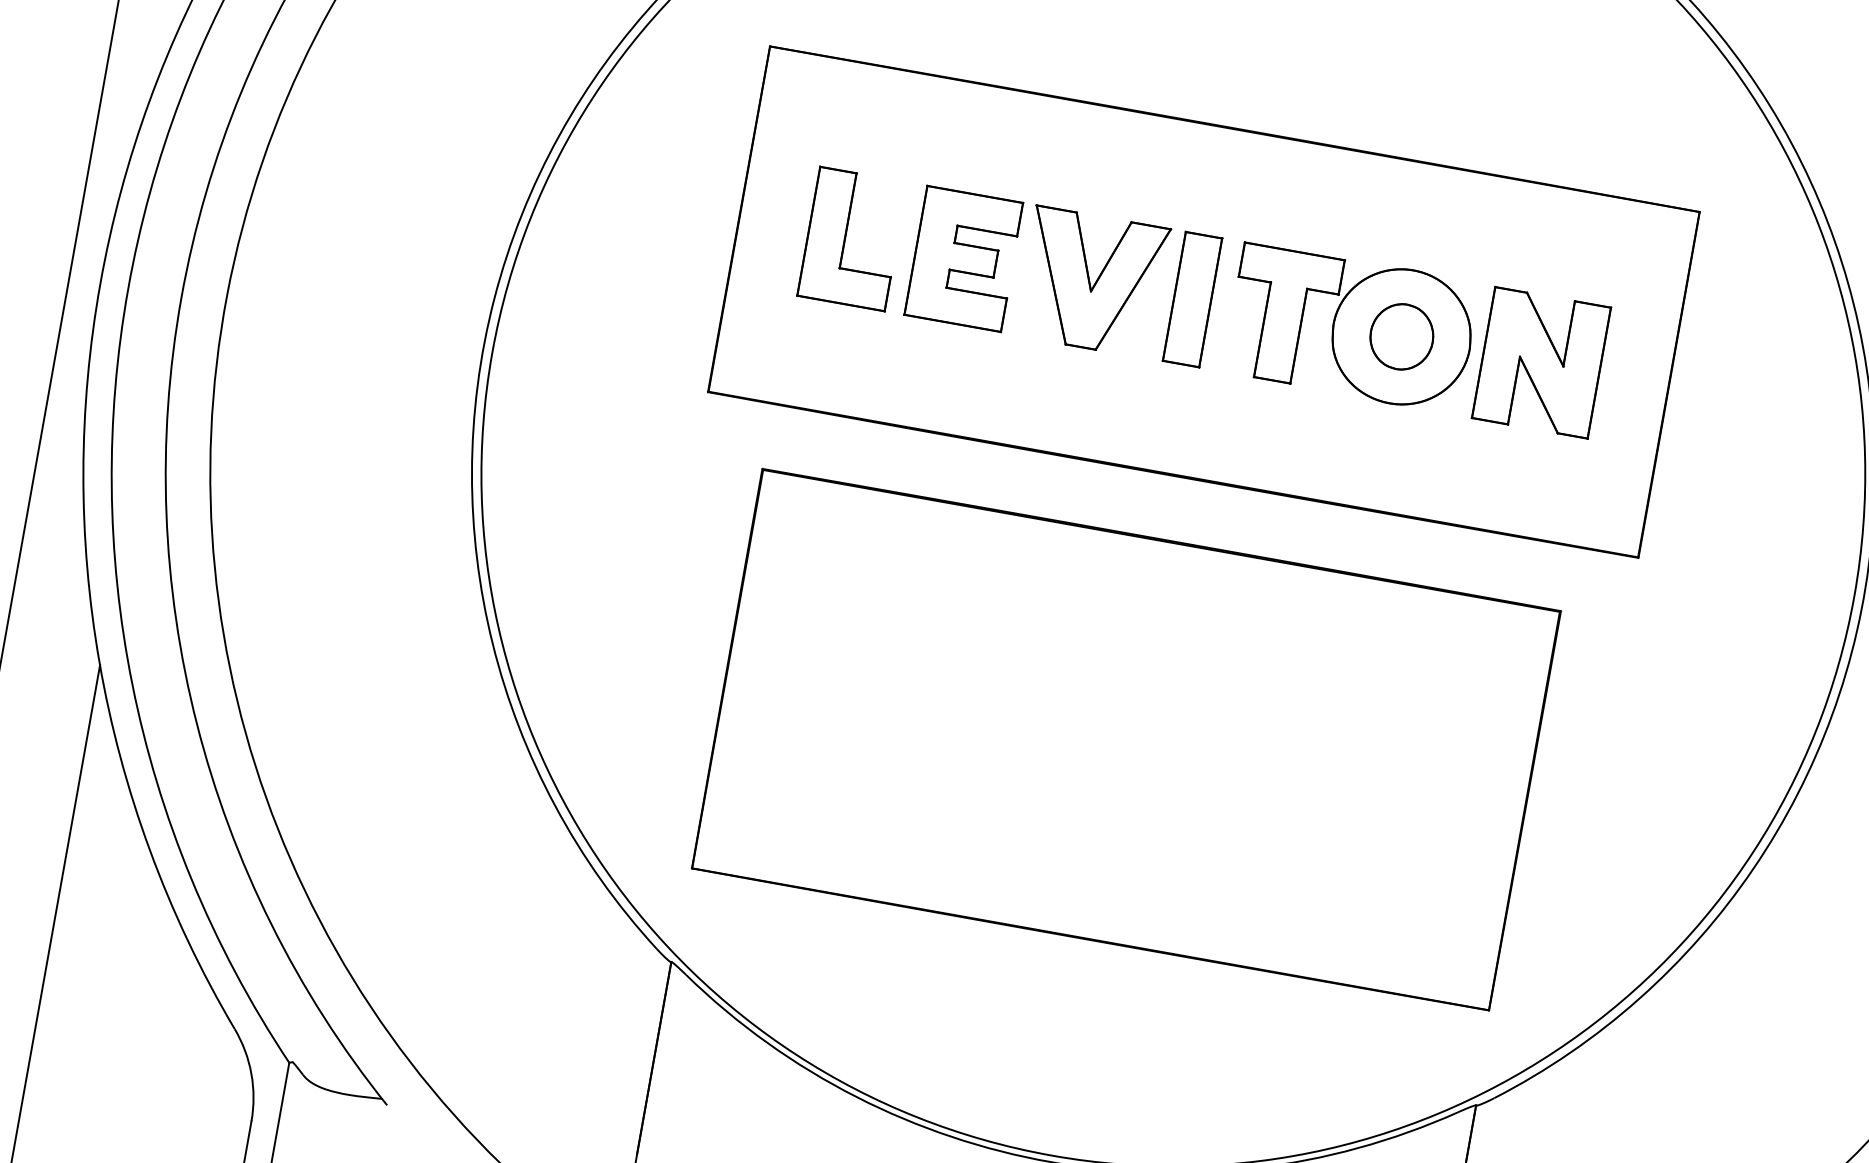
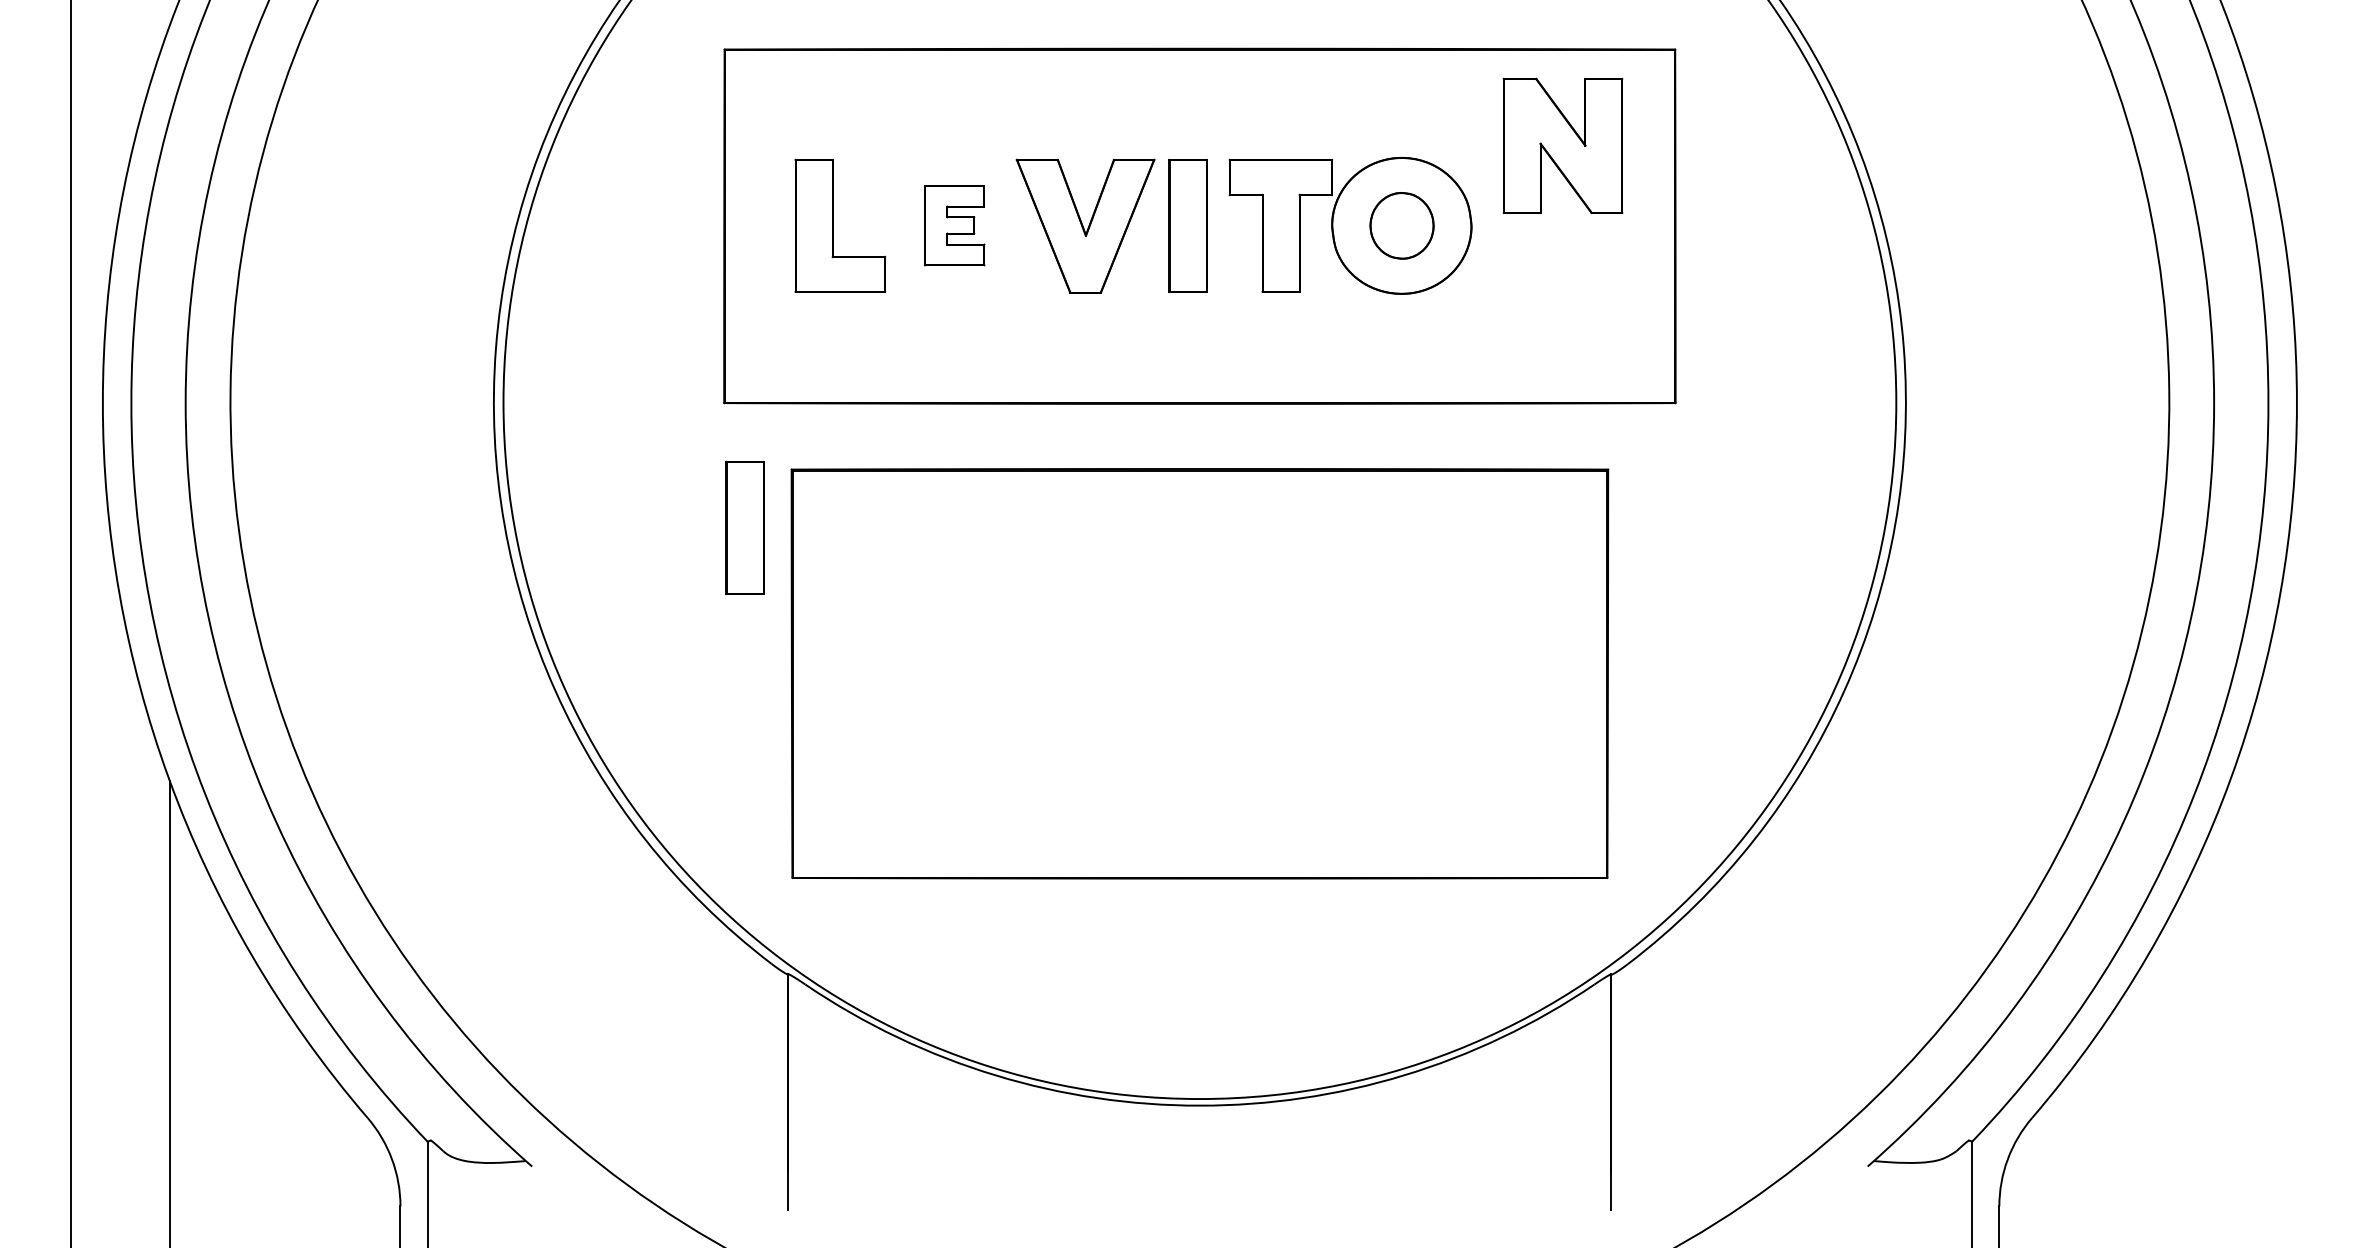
part: (964, 258) -> (954, 225), size x0.6
part: (1541, 362) -> (1562, 145), moved
part: (706, 517) -> (744, 527), added

